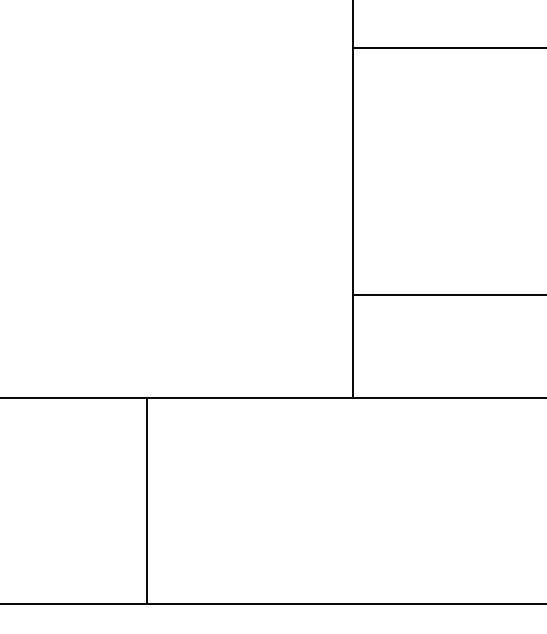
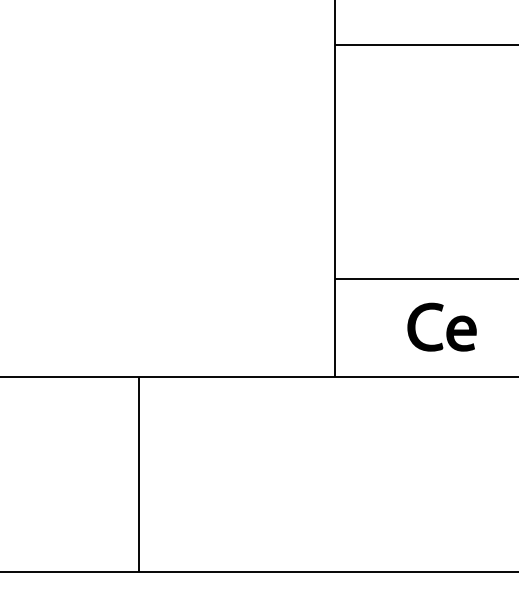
part: (465, 344) -> (441, 326), added

